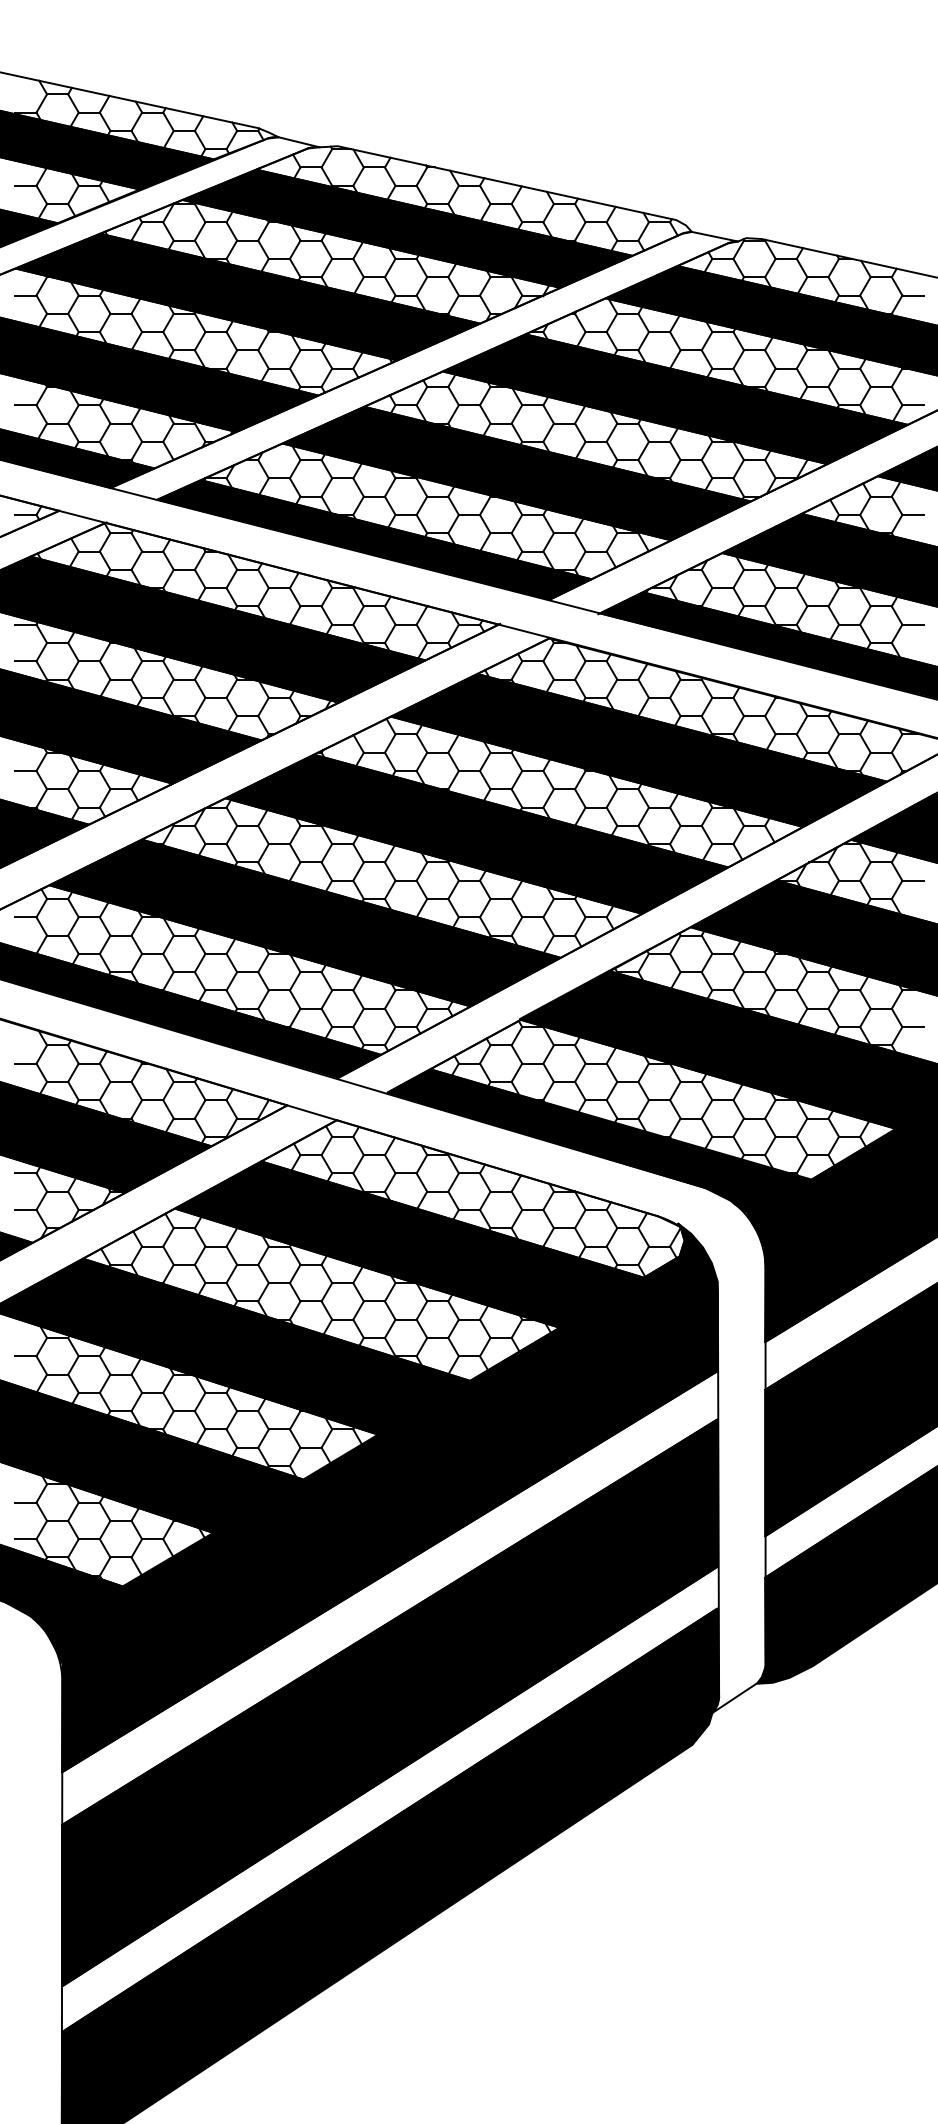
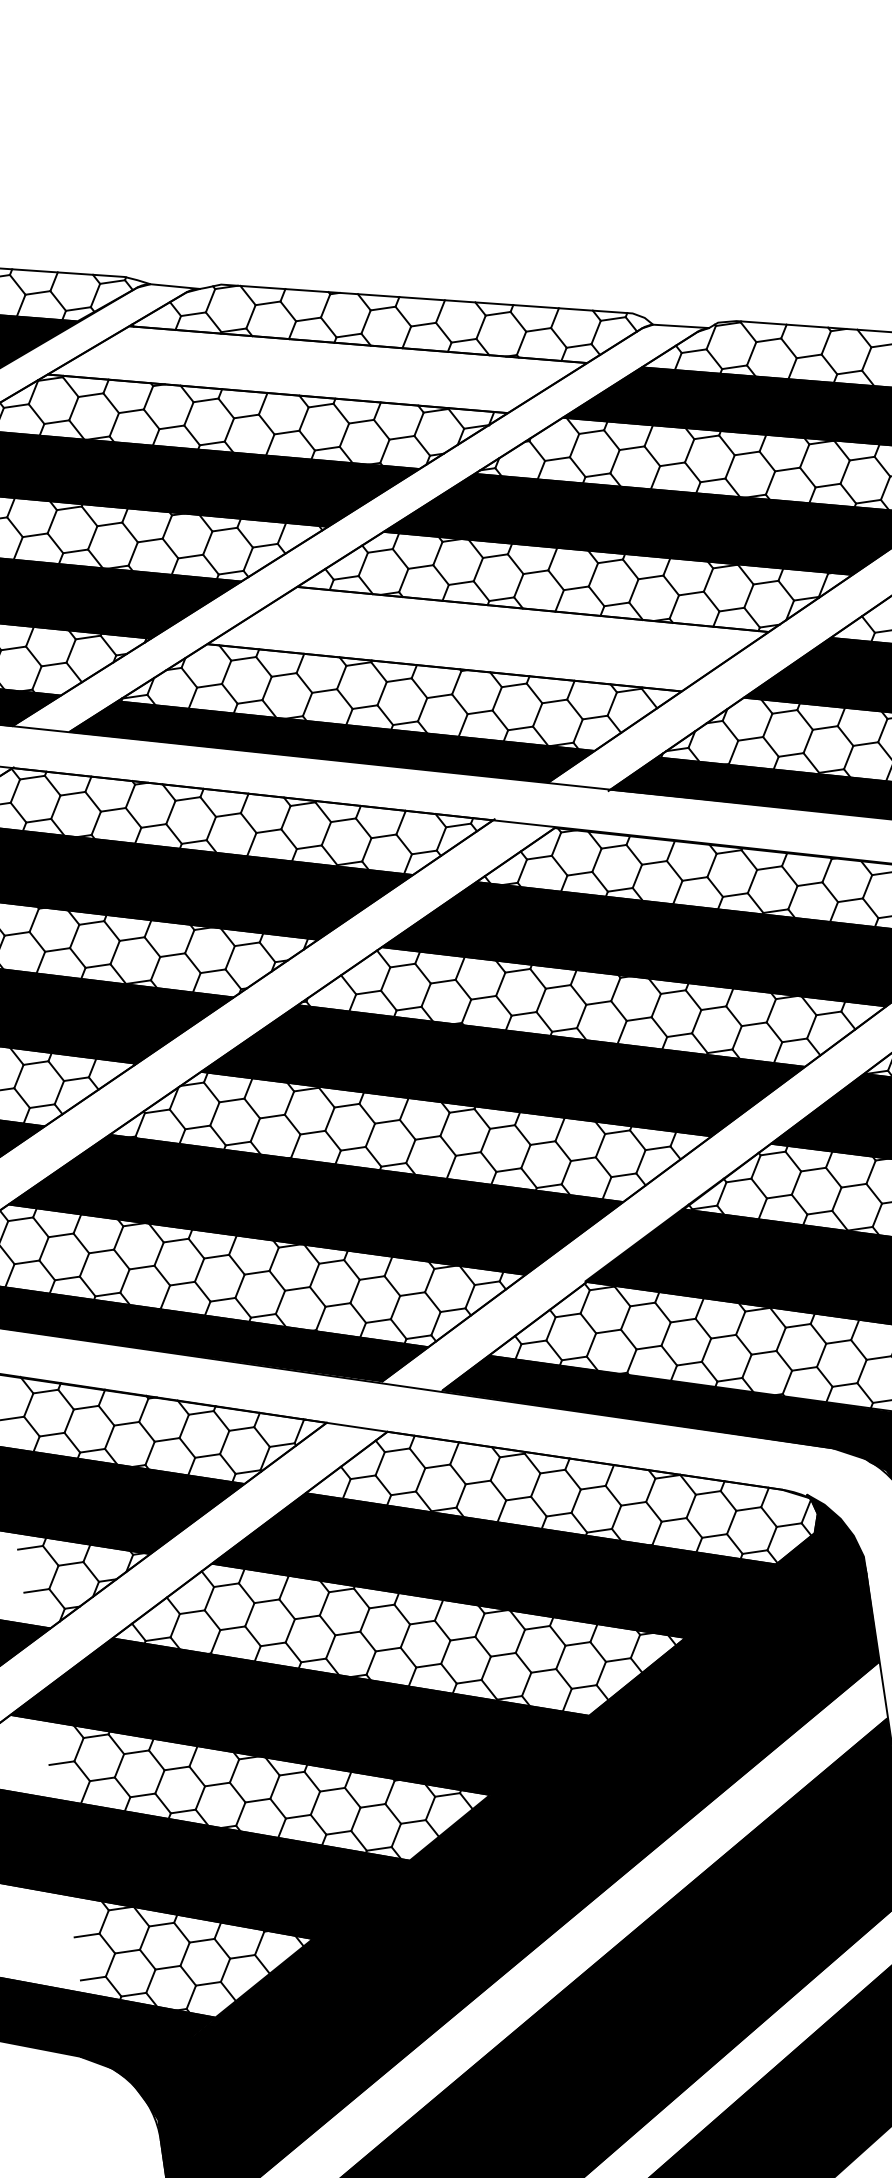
fill: (407, 228) -> (317, 369), removed
fill: (516, 473) -> (487, 639), removed

